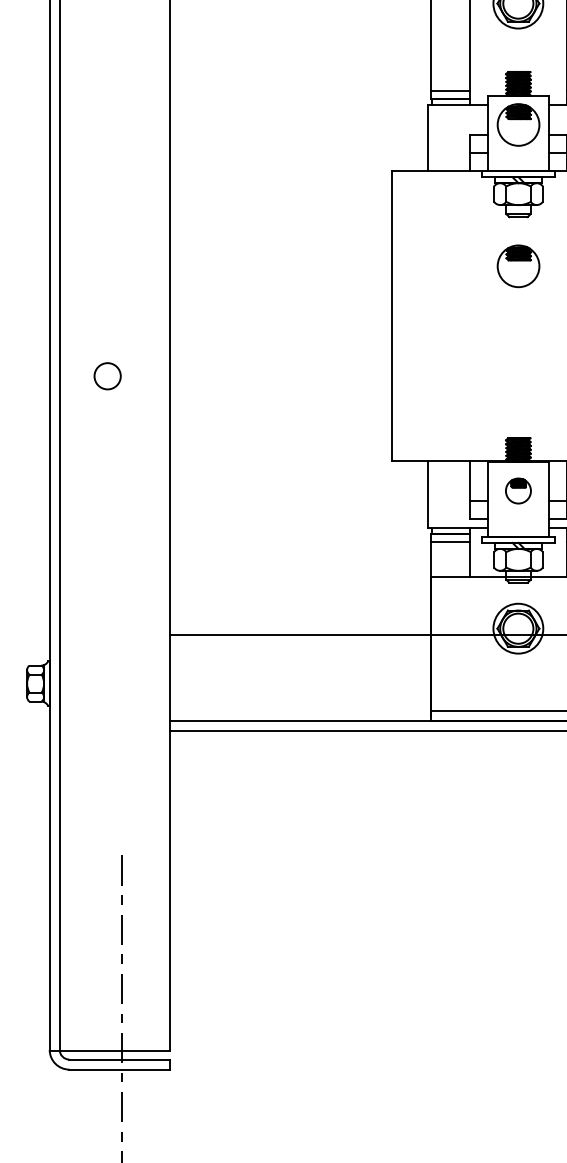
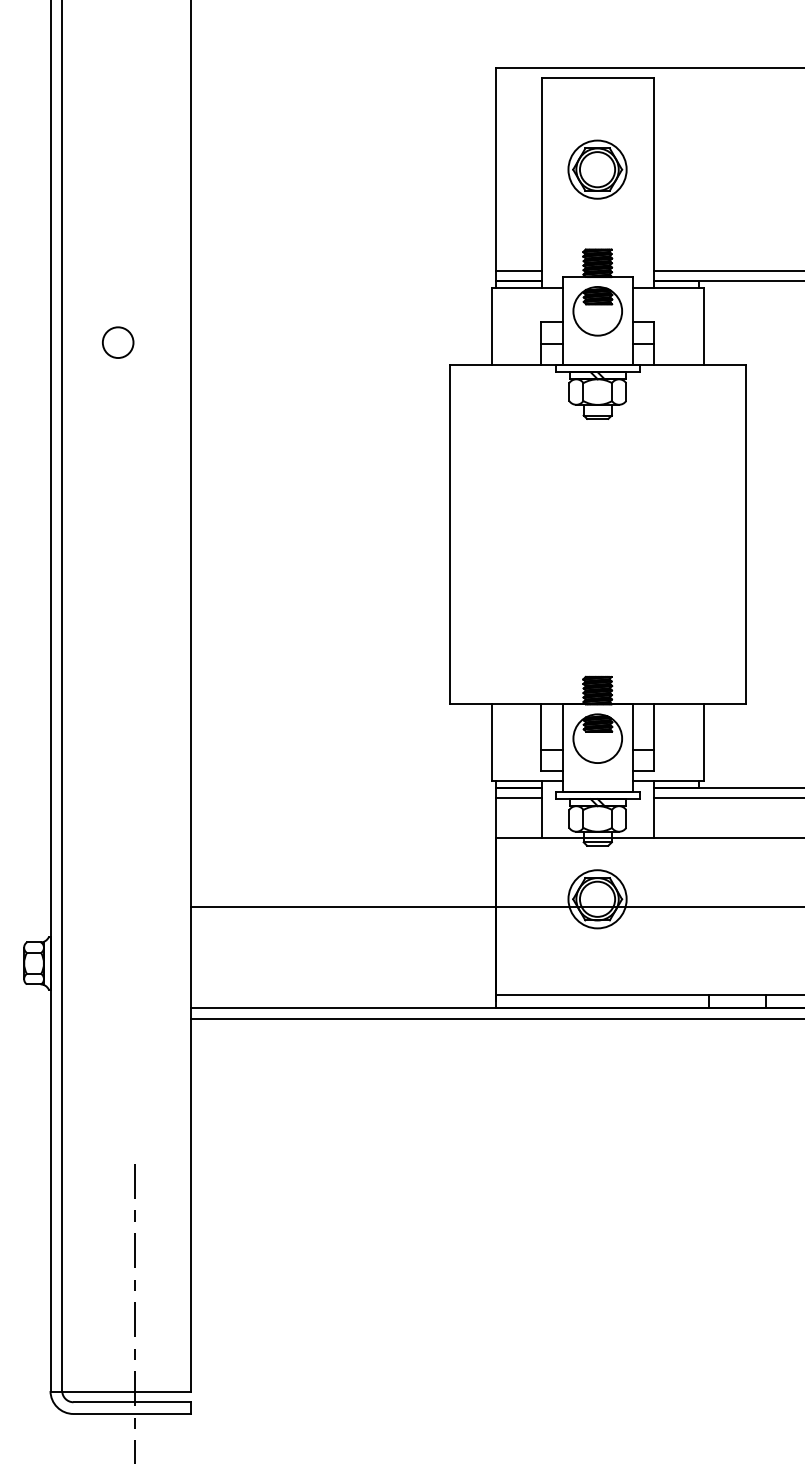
part: (518, 266) -> (597, 476), removed
circle: (107, 376) -> (118, 342), moved
part: (518, 490) -> (597, 738), size x1.67

